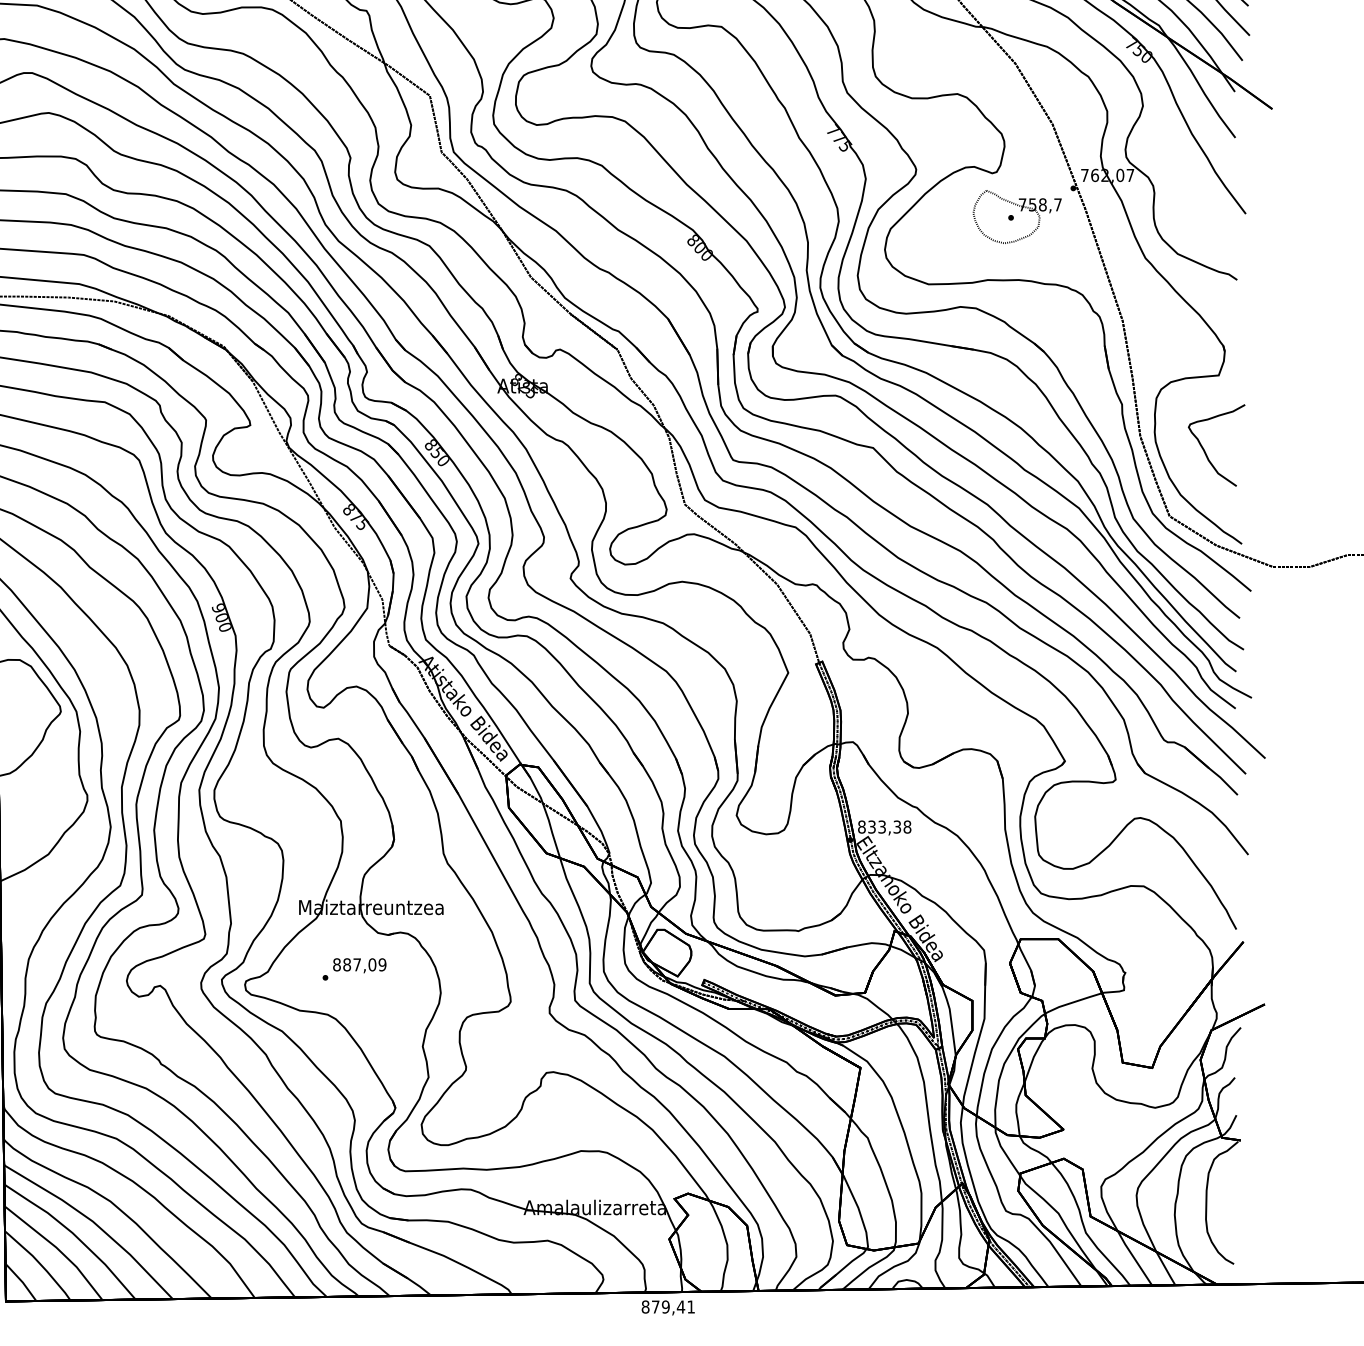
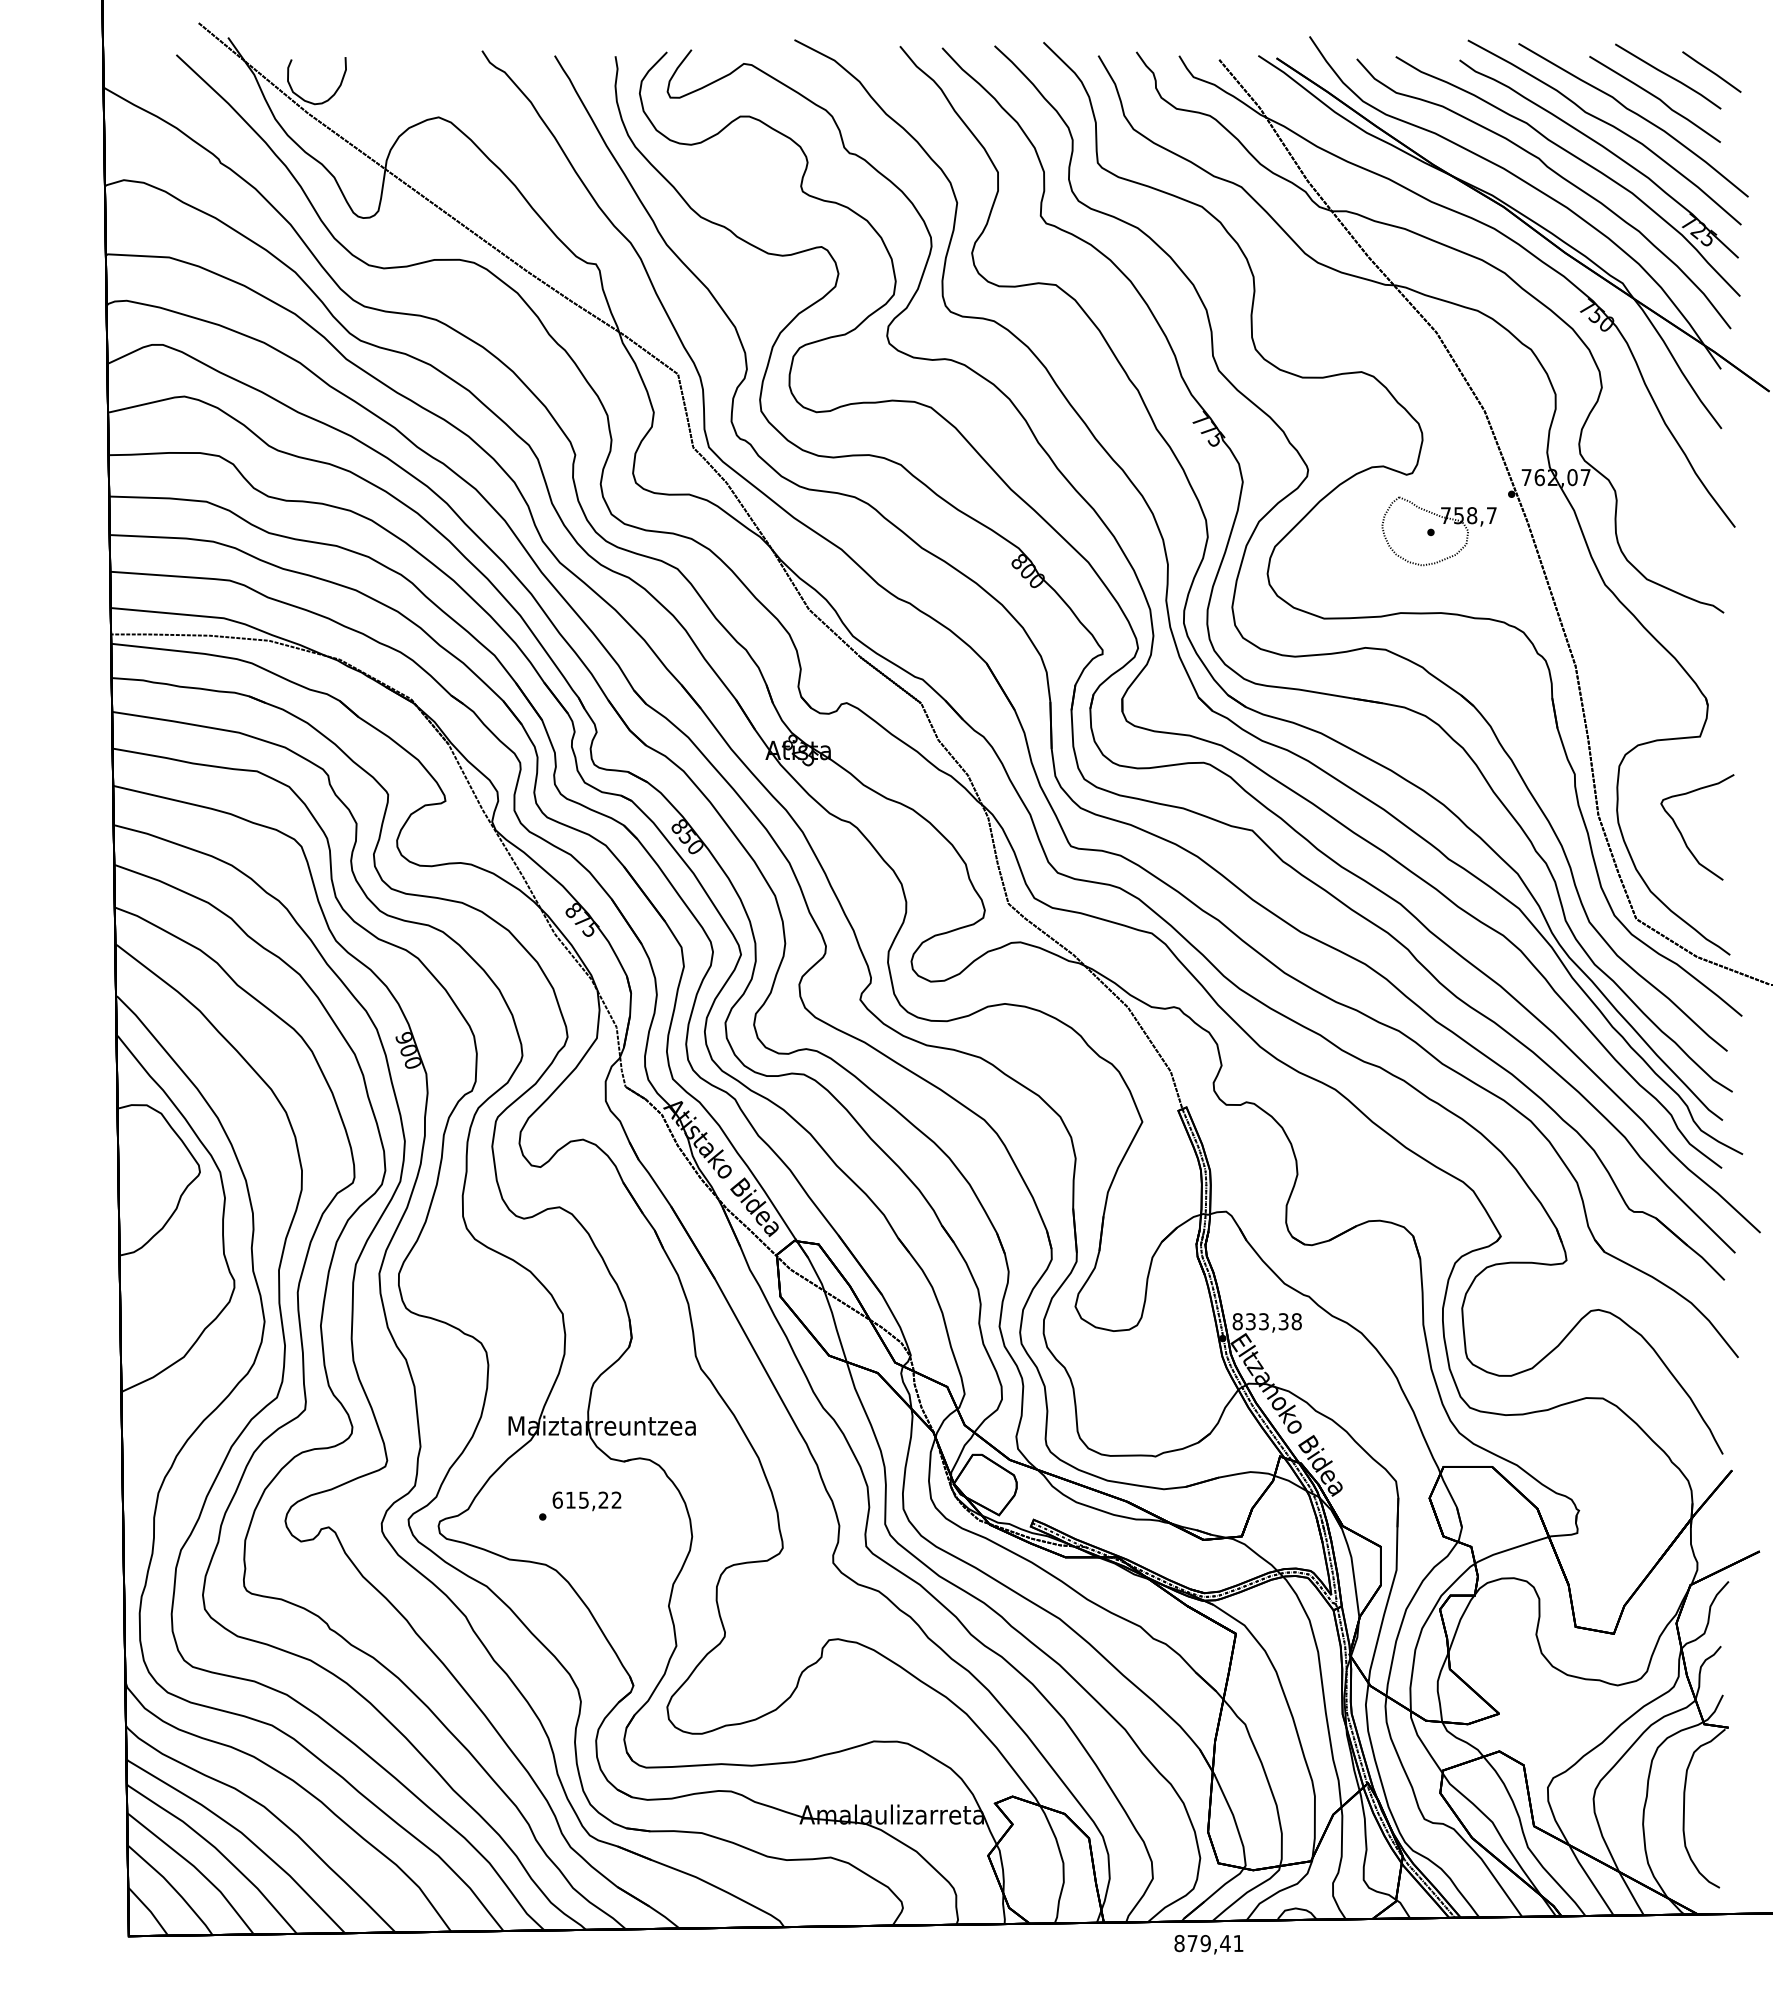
text: (359, 964) -> (586, 1499), 887,09 -> 615,22
text: (667, 1307) -> (1208, 1944), moved

